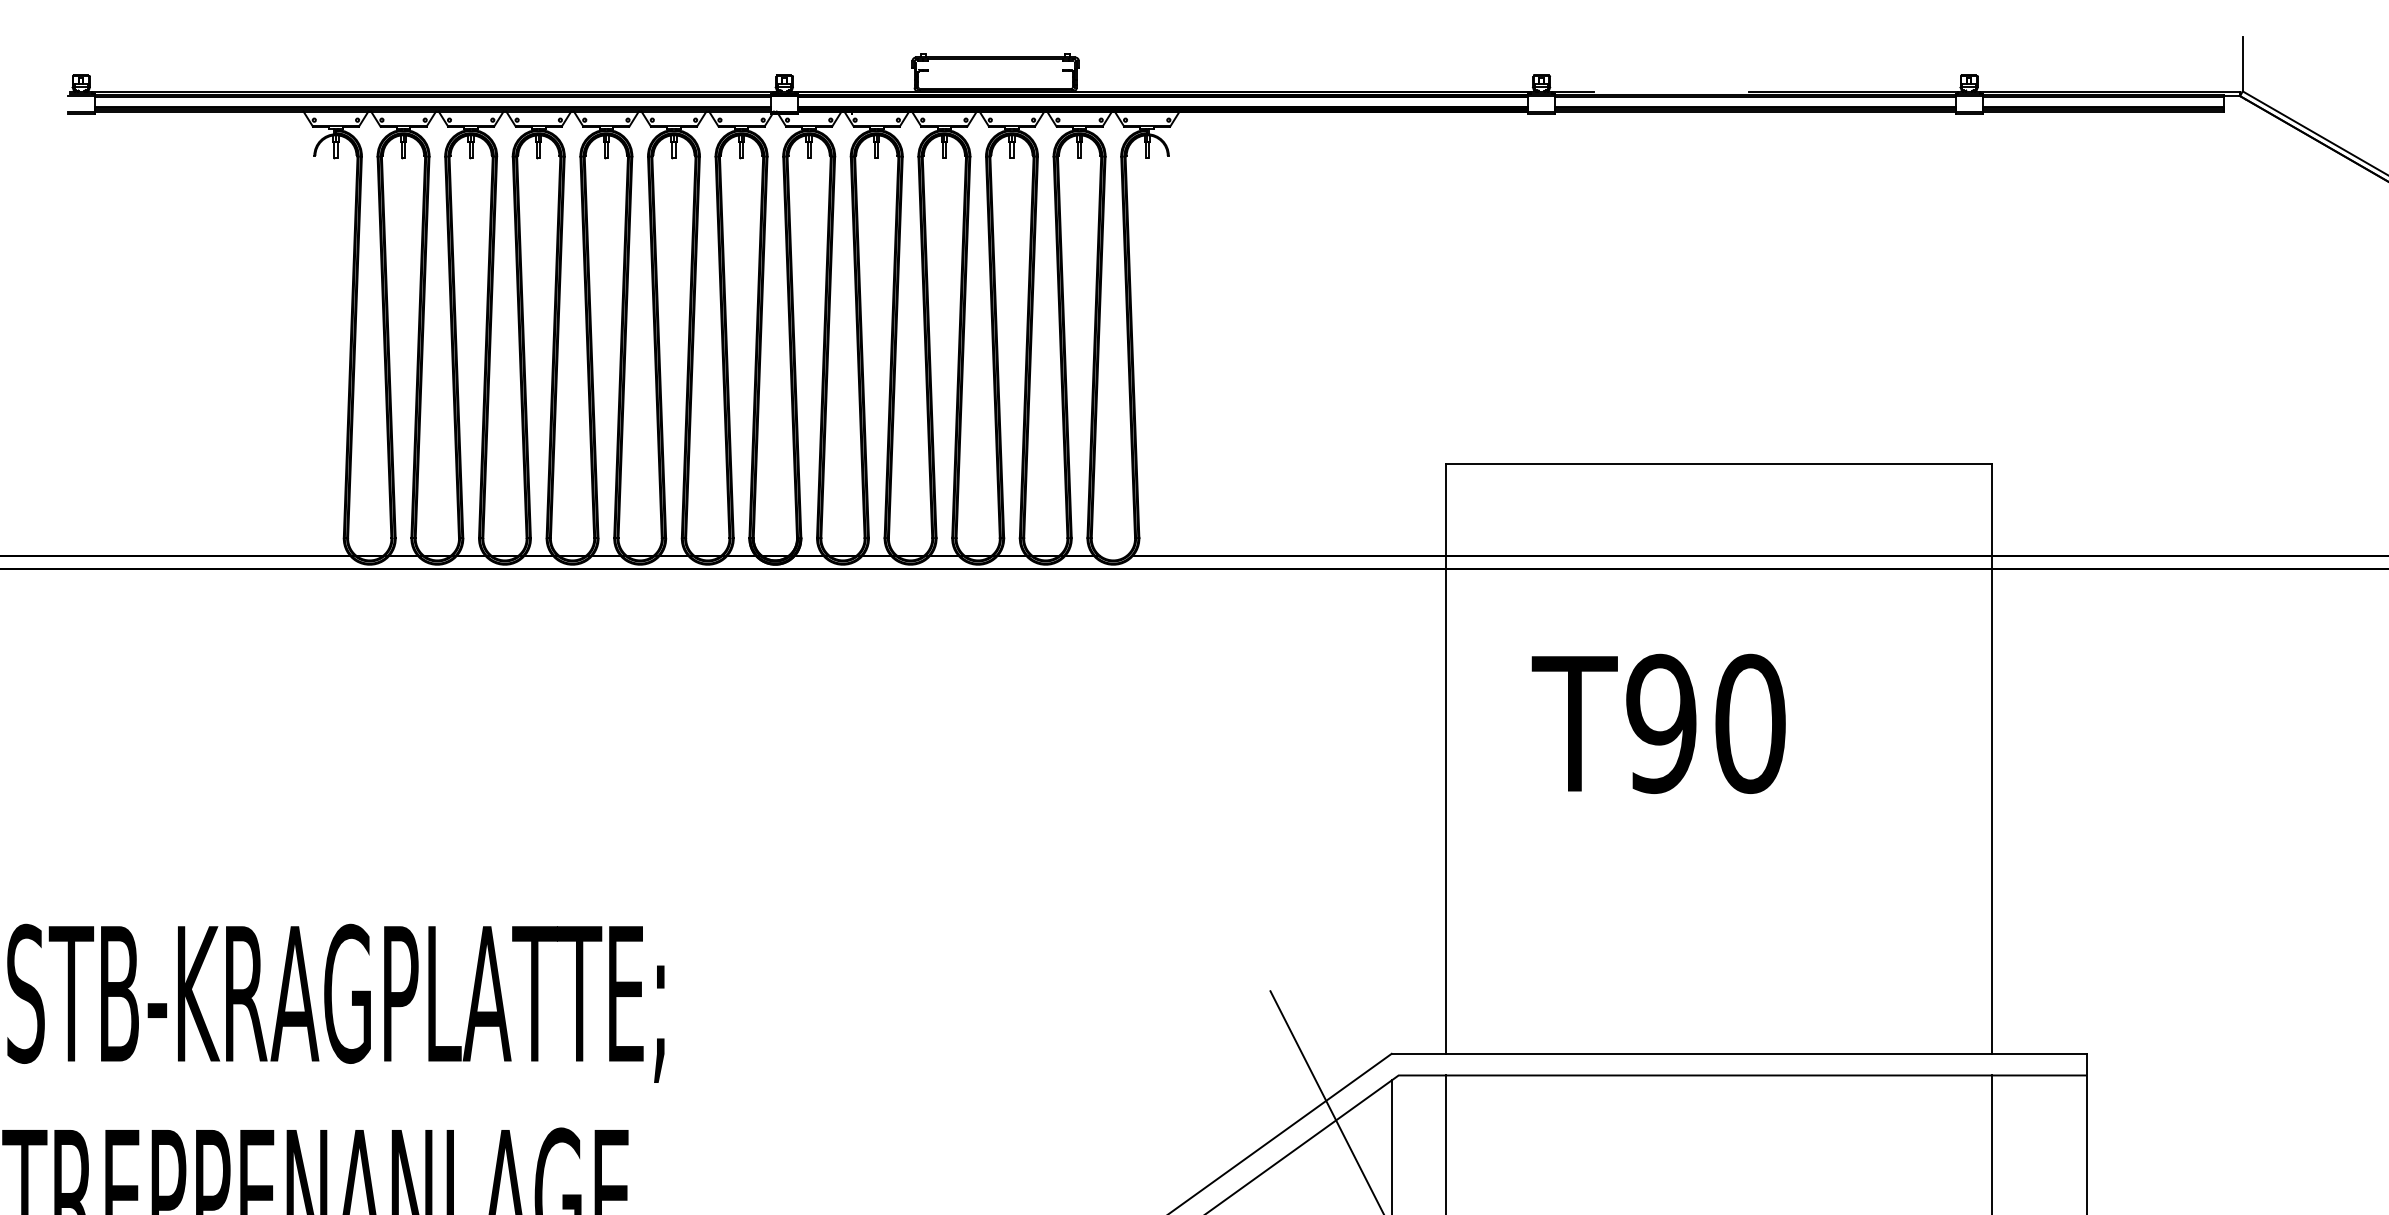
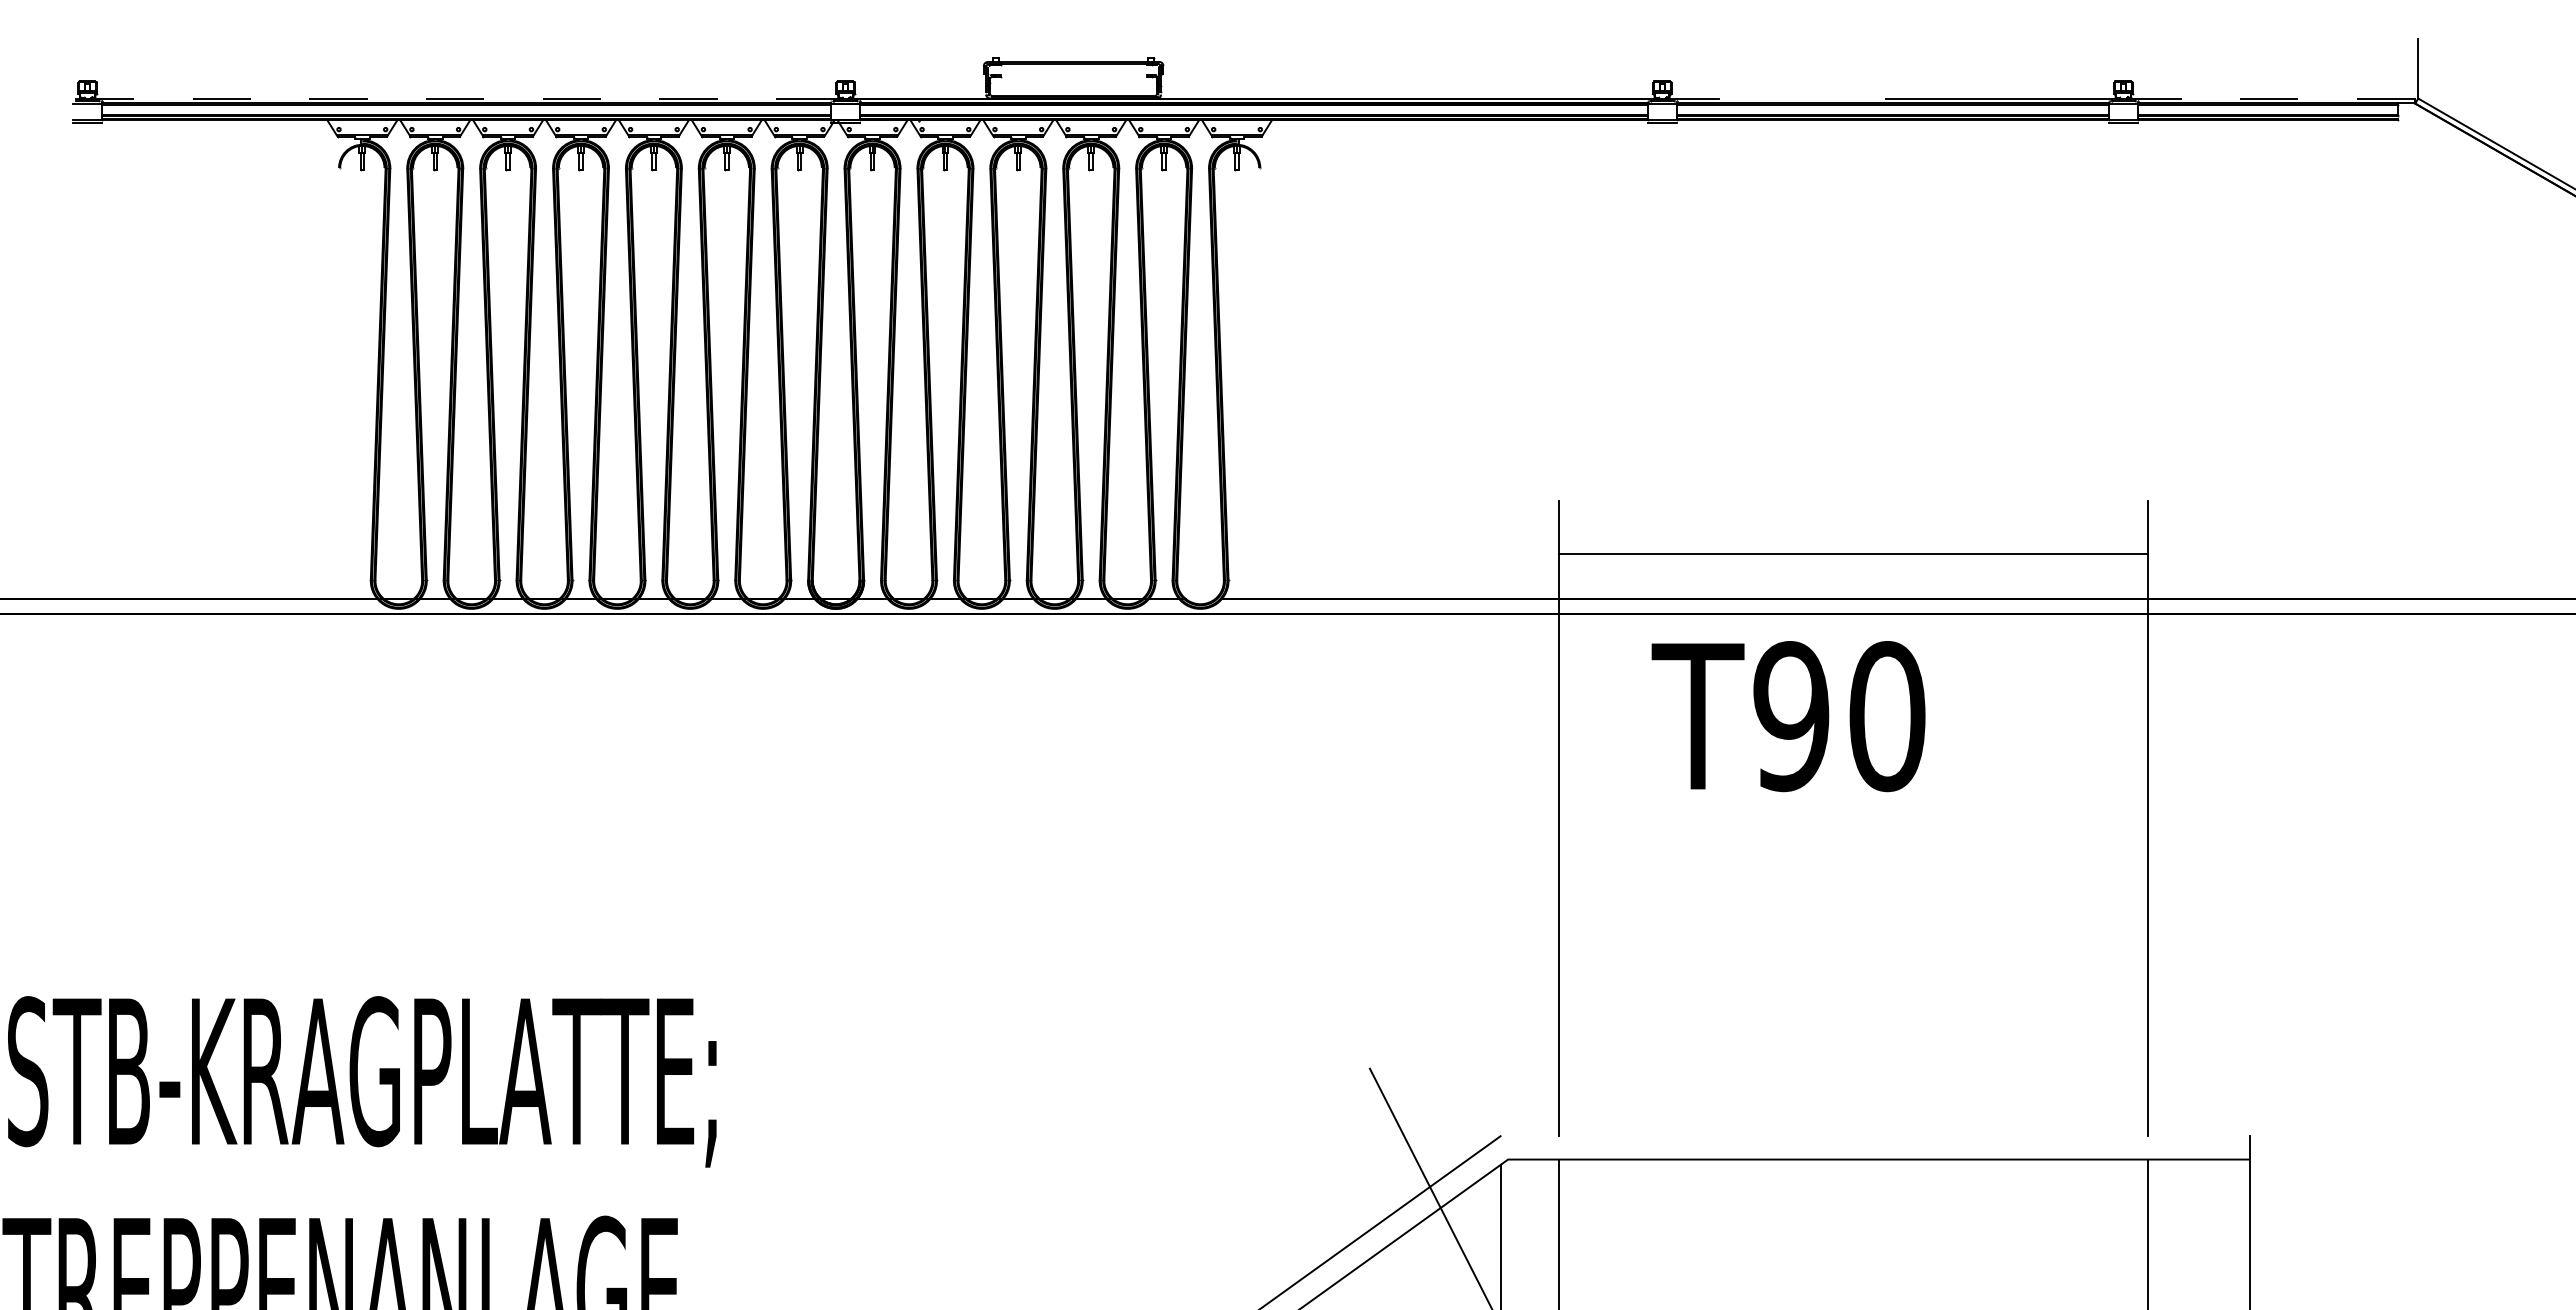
line: (432, 91) -> (466, 98), solid -> dashed
line: (2109, 91) -> (2274, 98), solid -> dashed
line: (1718, 464) -> (1852, 553), moved
text: (1658, 723) -> (1788, 716), moved
line: (1738, 1054) -> (1874, 1136), removed

